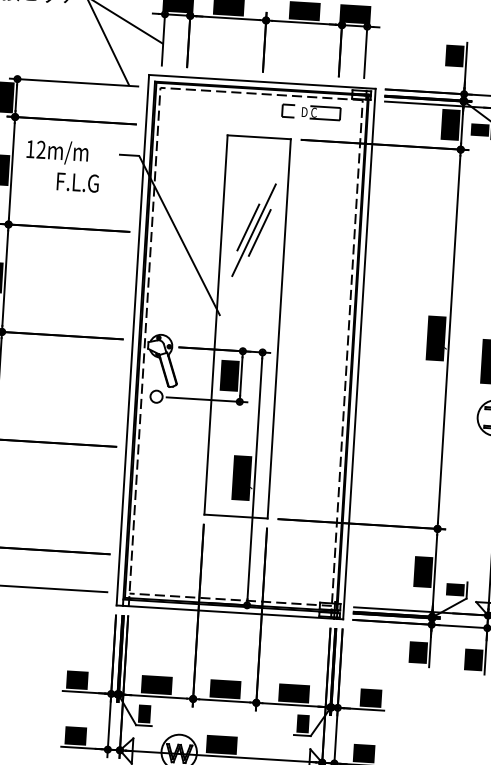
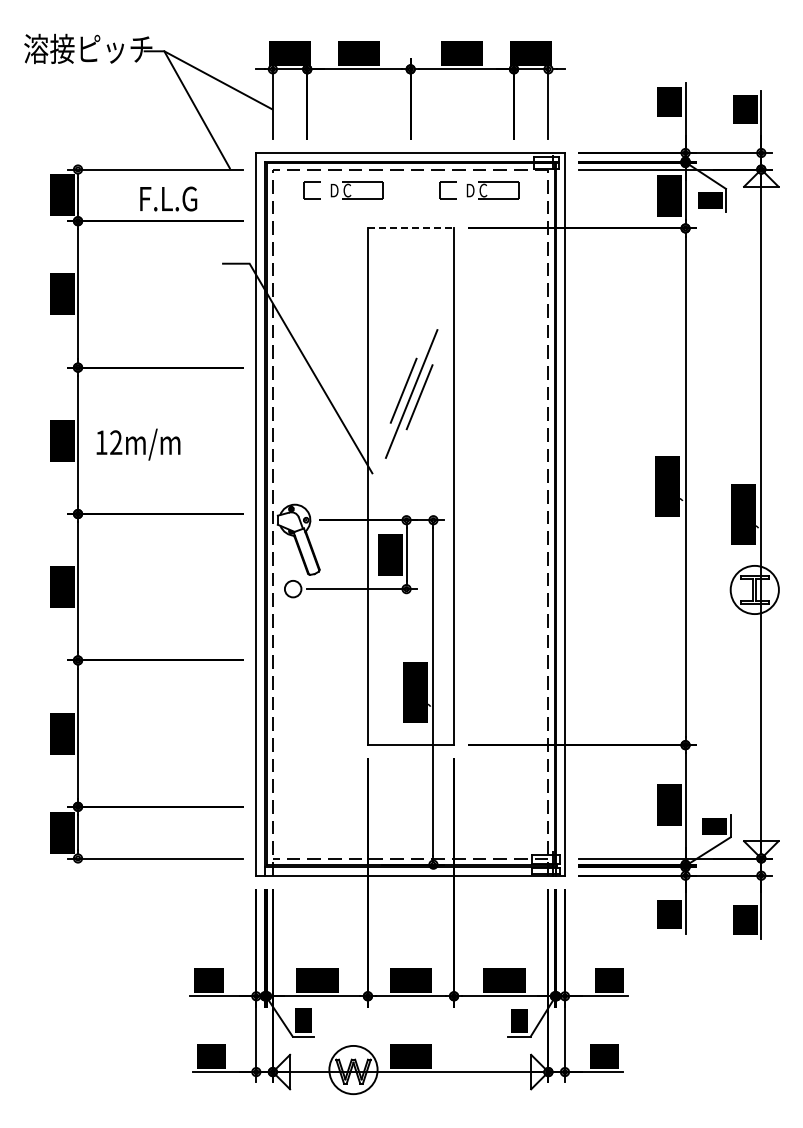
part: (211, 106) -> (343, 190), added
line: (259, 137) -> (411, 228), solid -> dashed
text: (57, 152) -> (138, 444), moved
text: (77, 182) -> (168, 198), moved
part: (253, 229) -> (411, 393), moved

